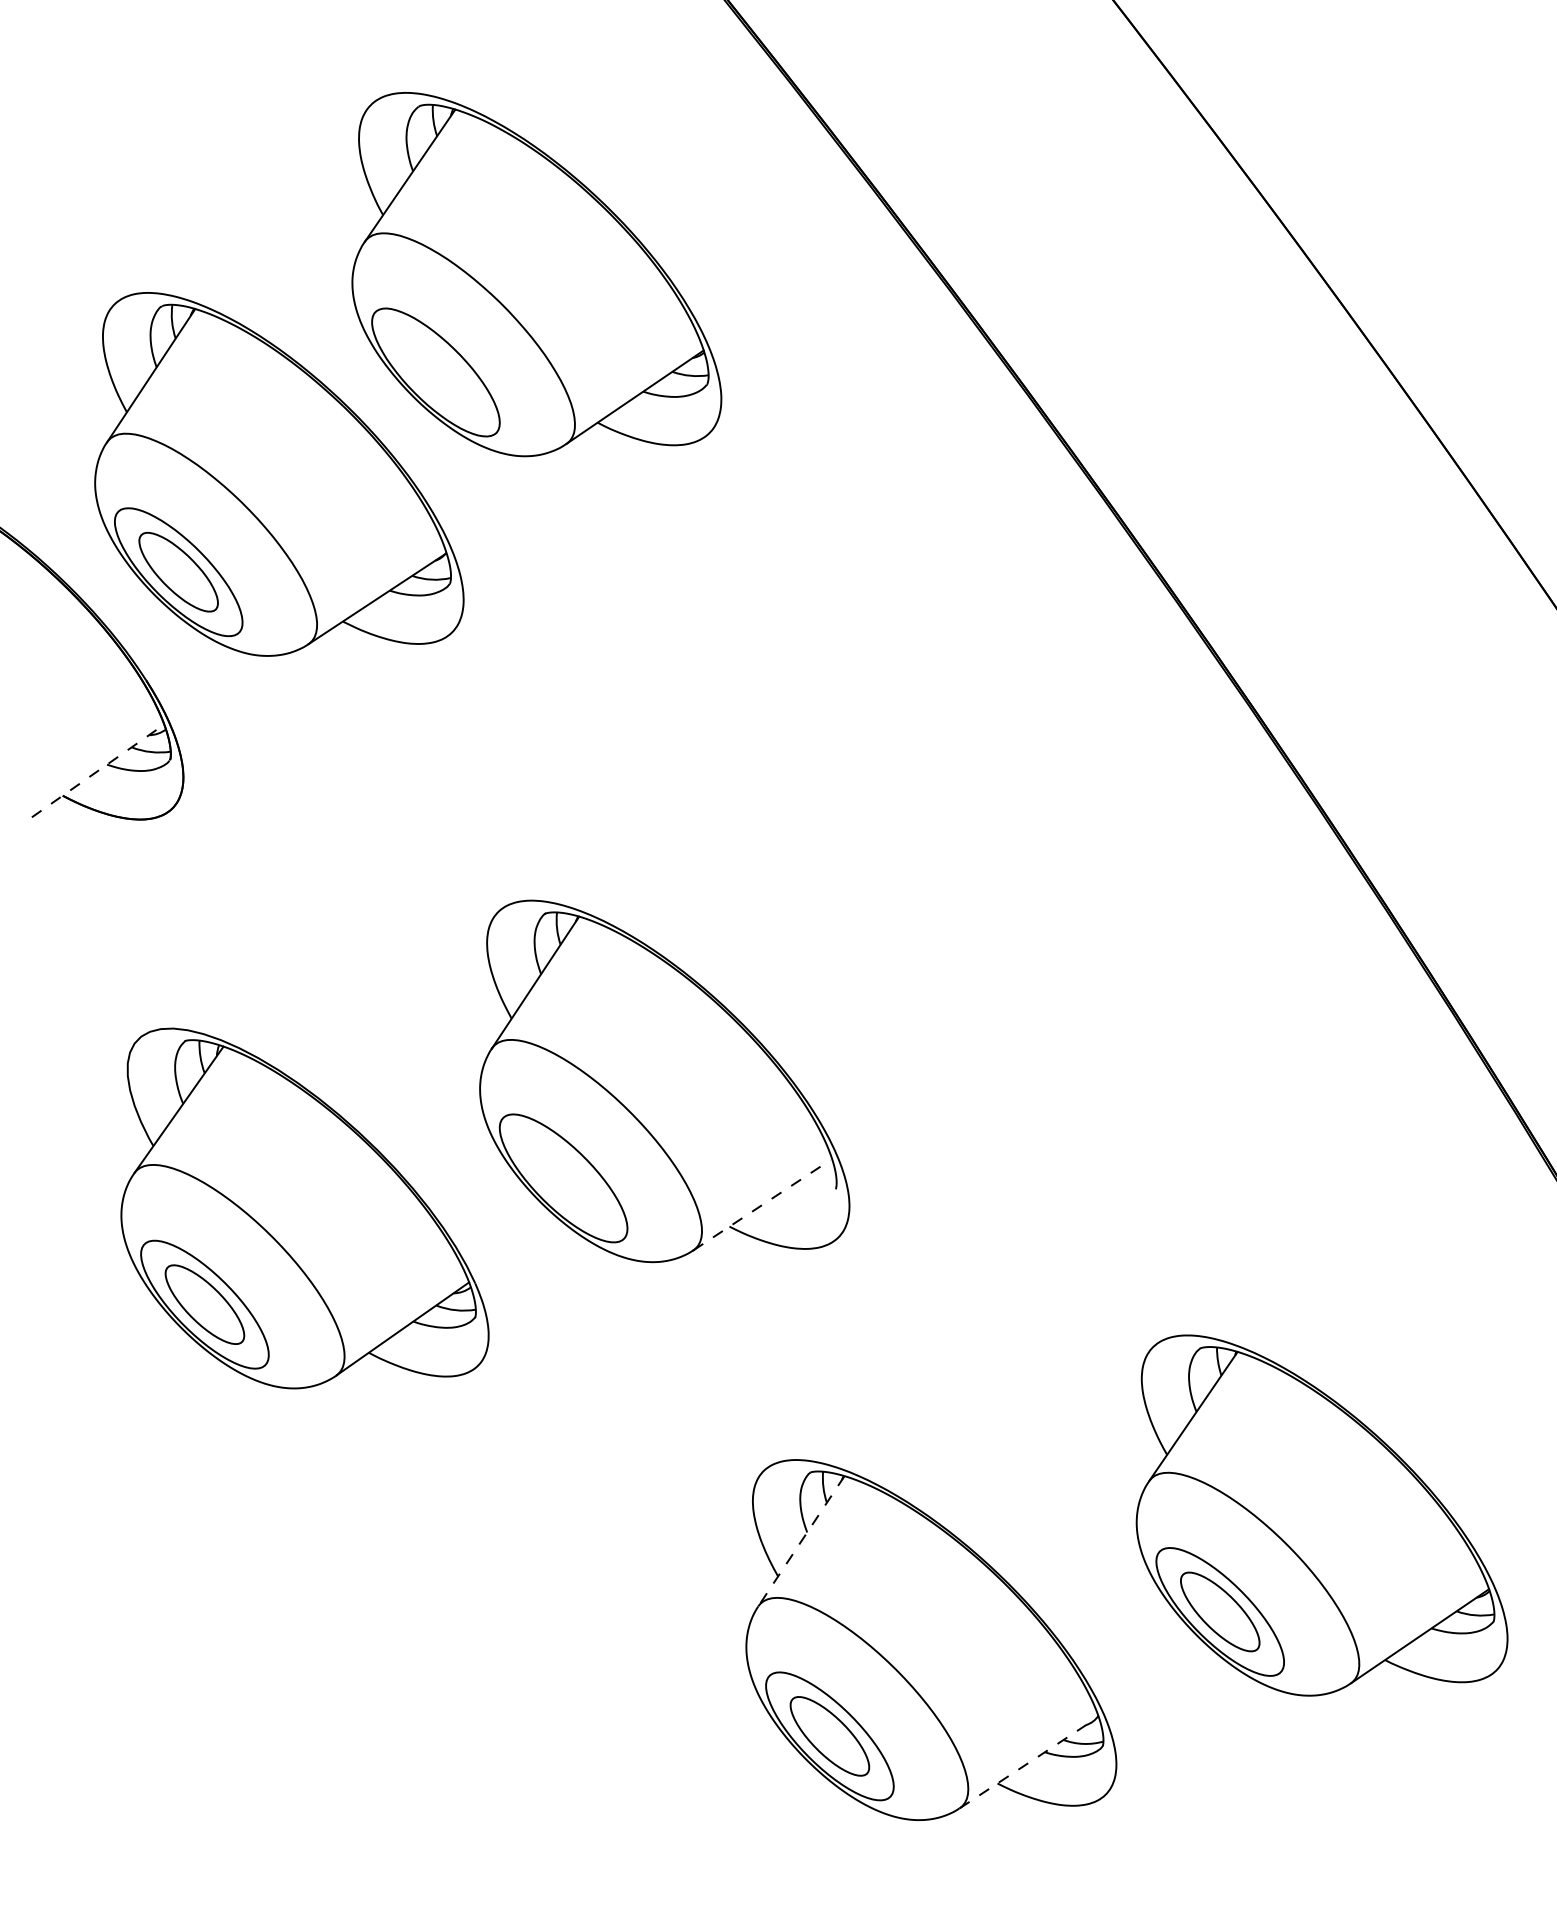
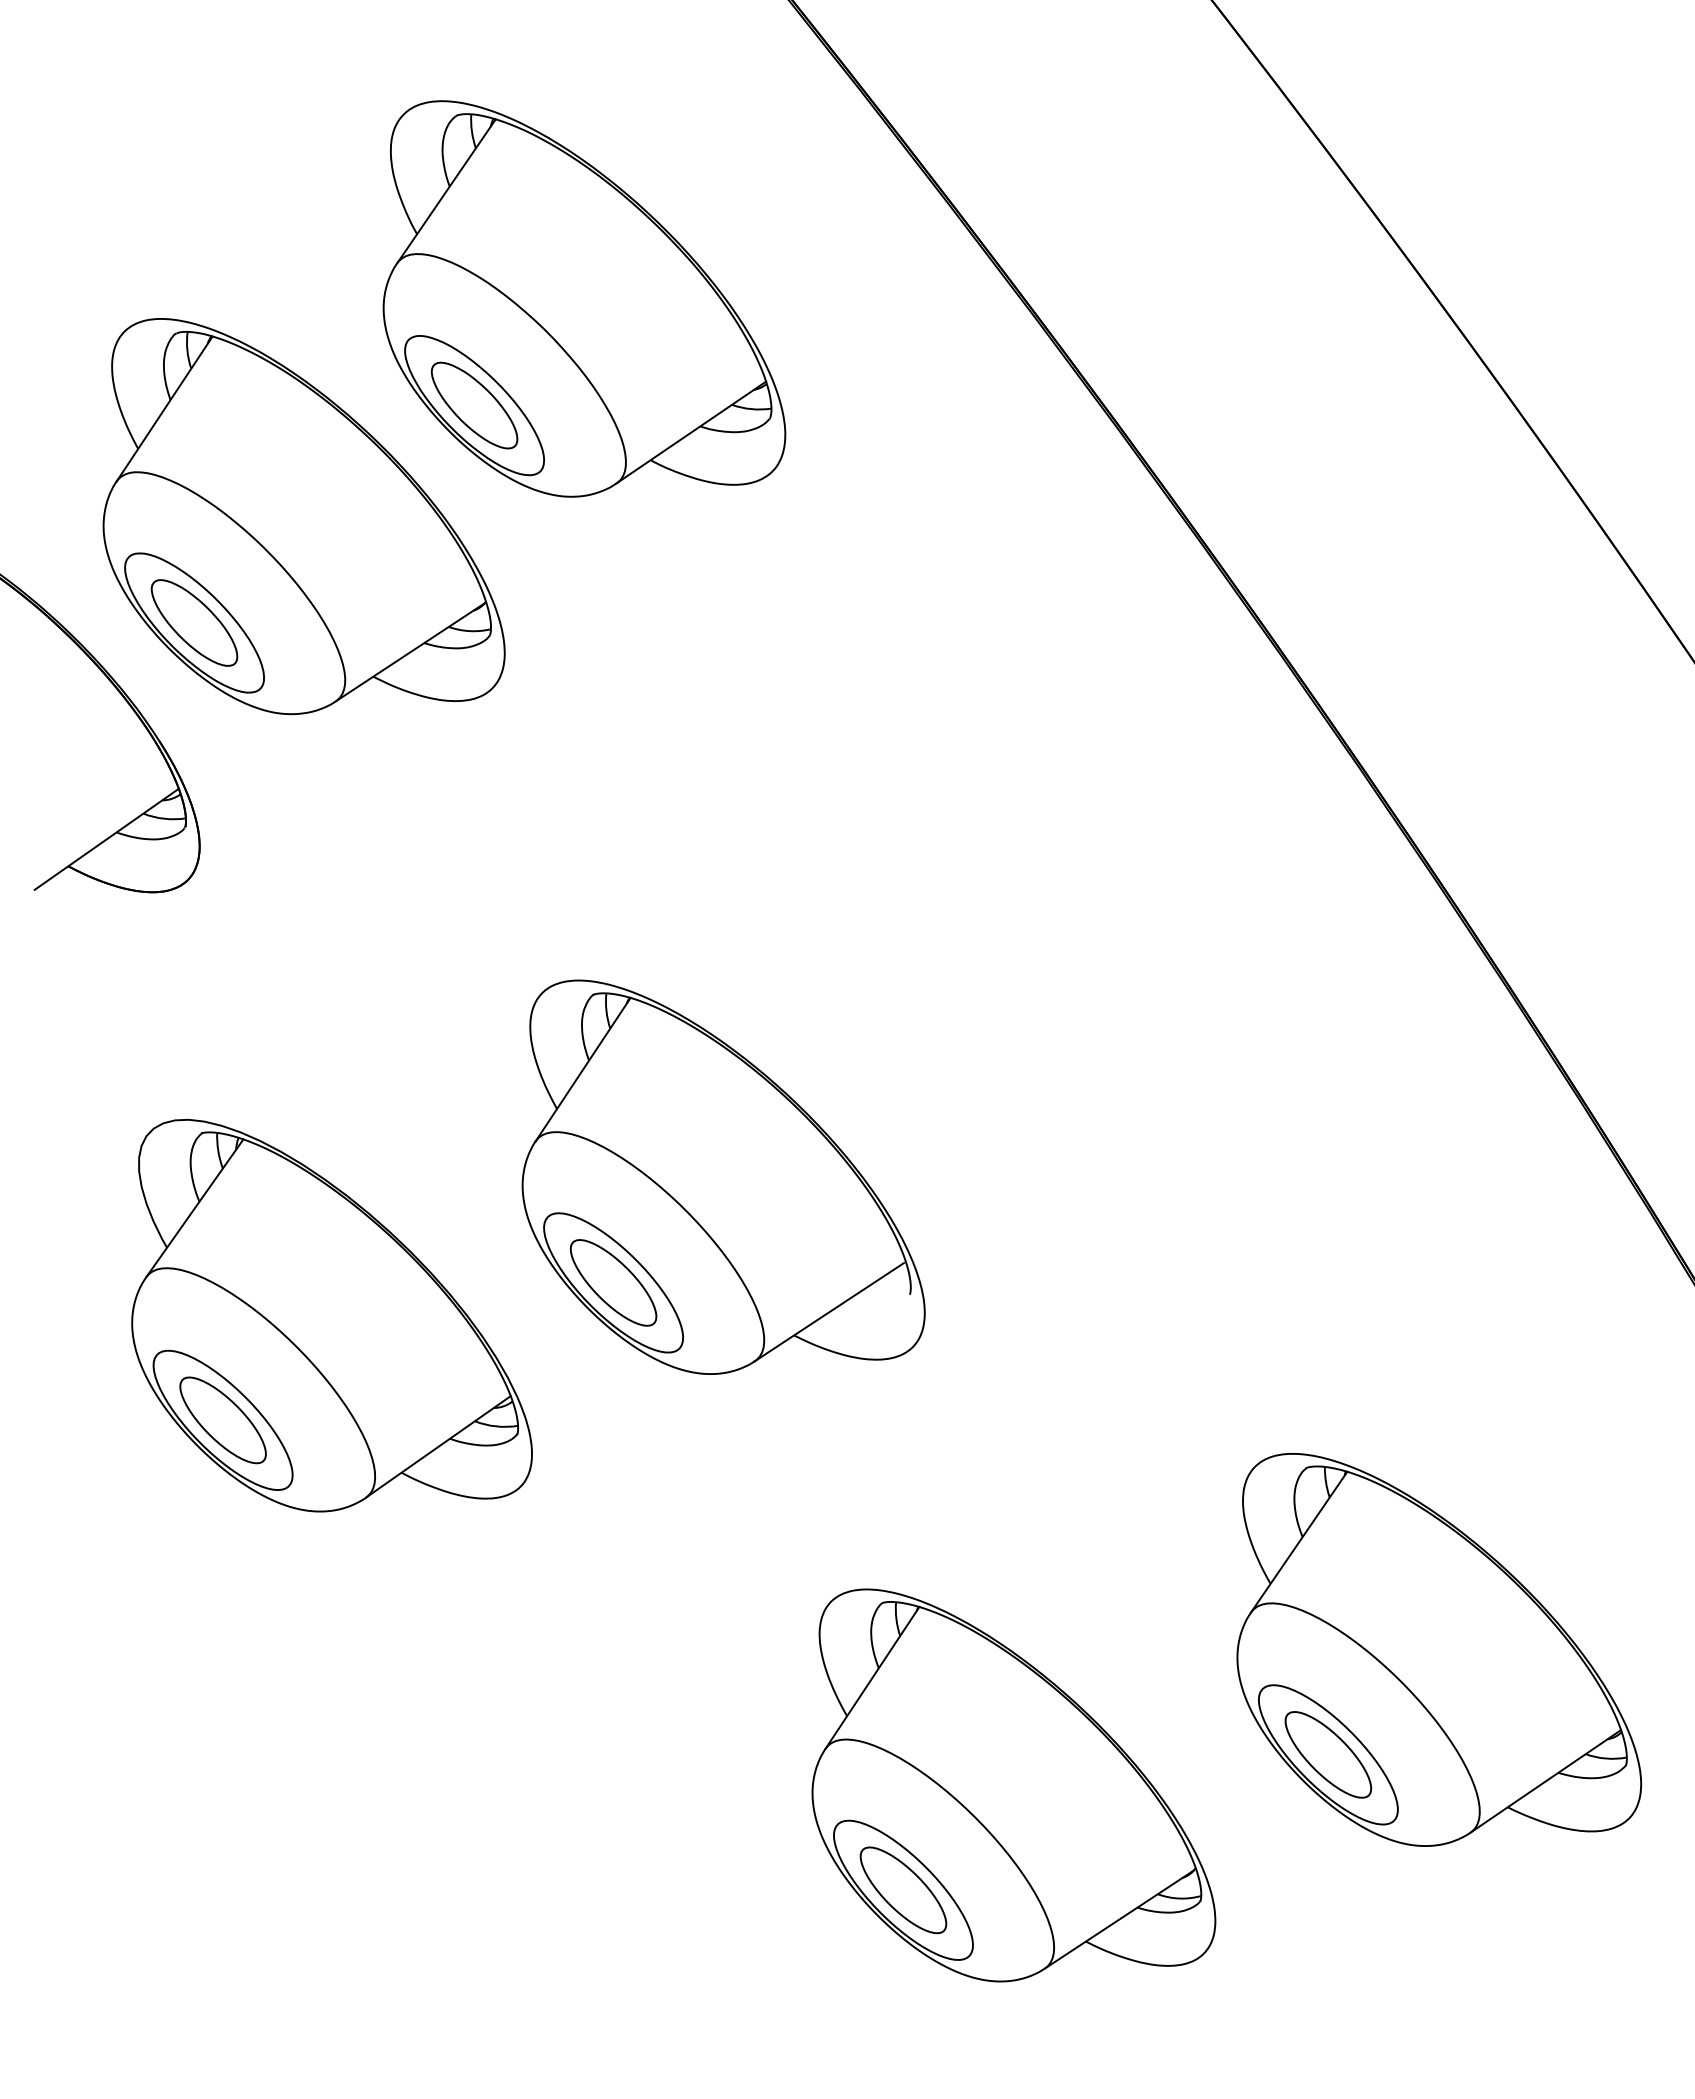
part: (435, 372) -> (474, 405), added
line: (97, 771) -> (106, 839), dashed -> solid
part: (563, 1178) -> (613, 1282), added
line: (761, 1204) -> (829, 1311), dashed -> solid
line: (801, 1541) -> (872, 1678), dashed -> solid
line: (1028, 1763) -> (1119, 1919), dashed -> solid

